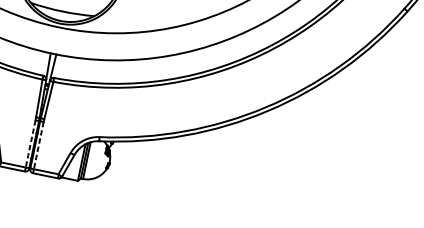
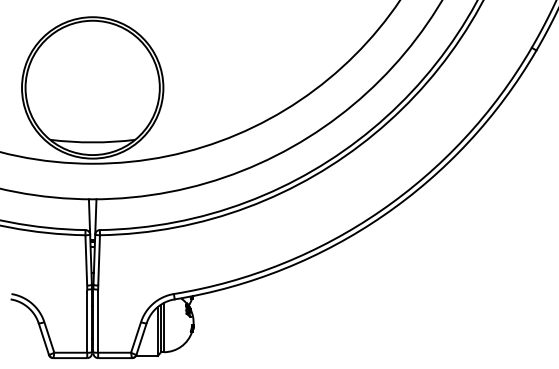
line: (30, 143) -> (87, 320), dashed -> solid
line: (39, 145) -> (98, 320), dashed -> solid

